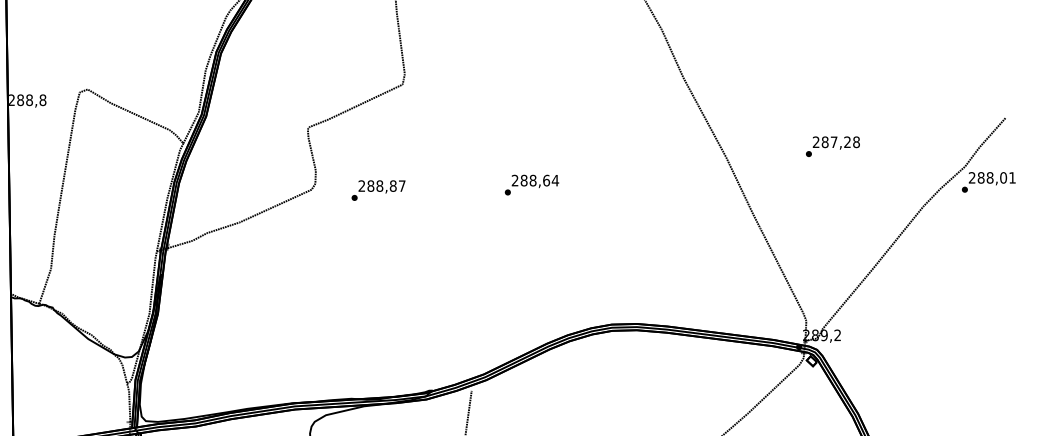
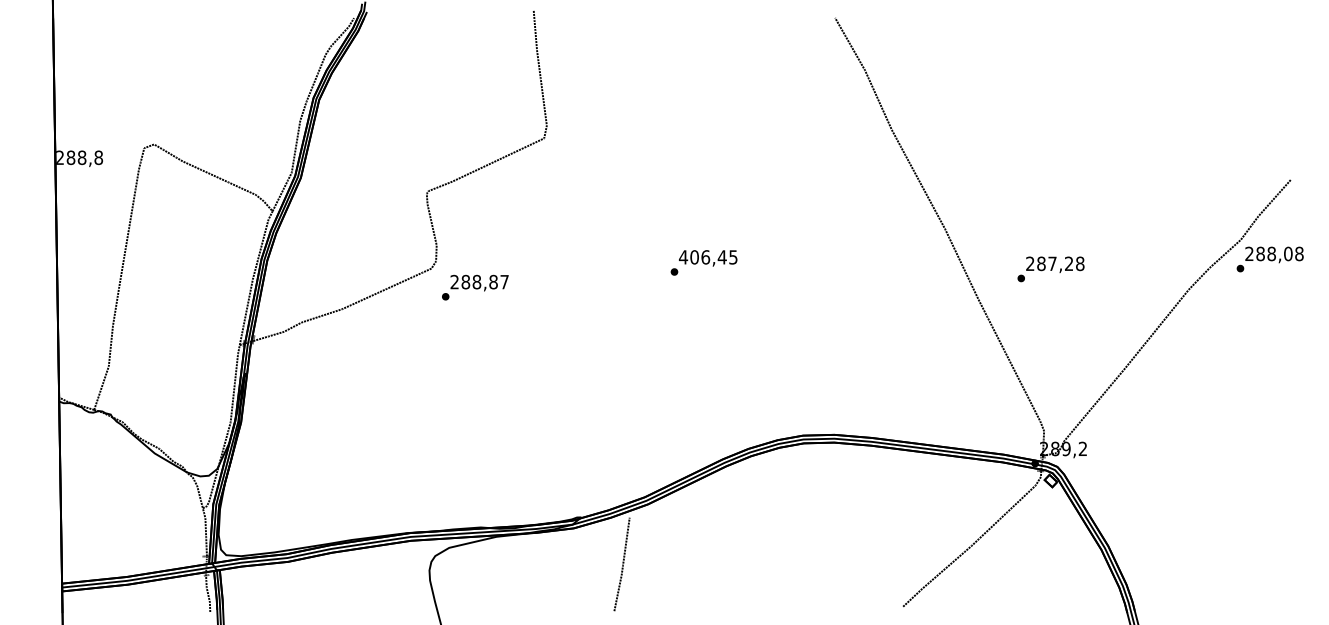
text: (832, 146) -> (1050, 269), moved
text: (1012, 177) -> (1299, 253), 288,01 -> 288,08
text: (534, 180) -> (707, 257), 288,64 -> 406,45
text: (378, 190) -> (475, 287), moved

